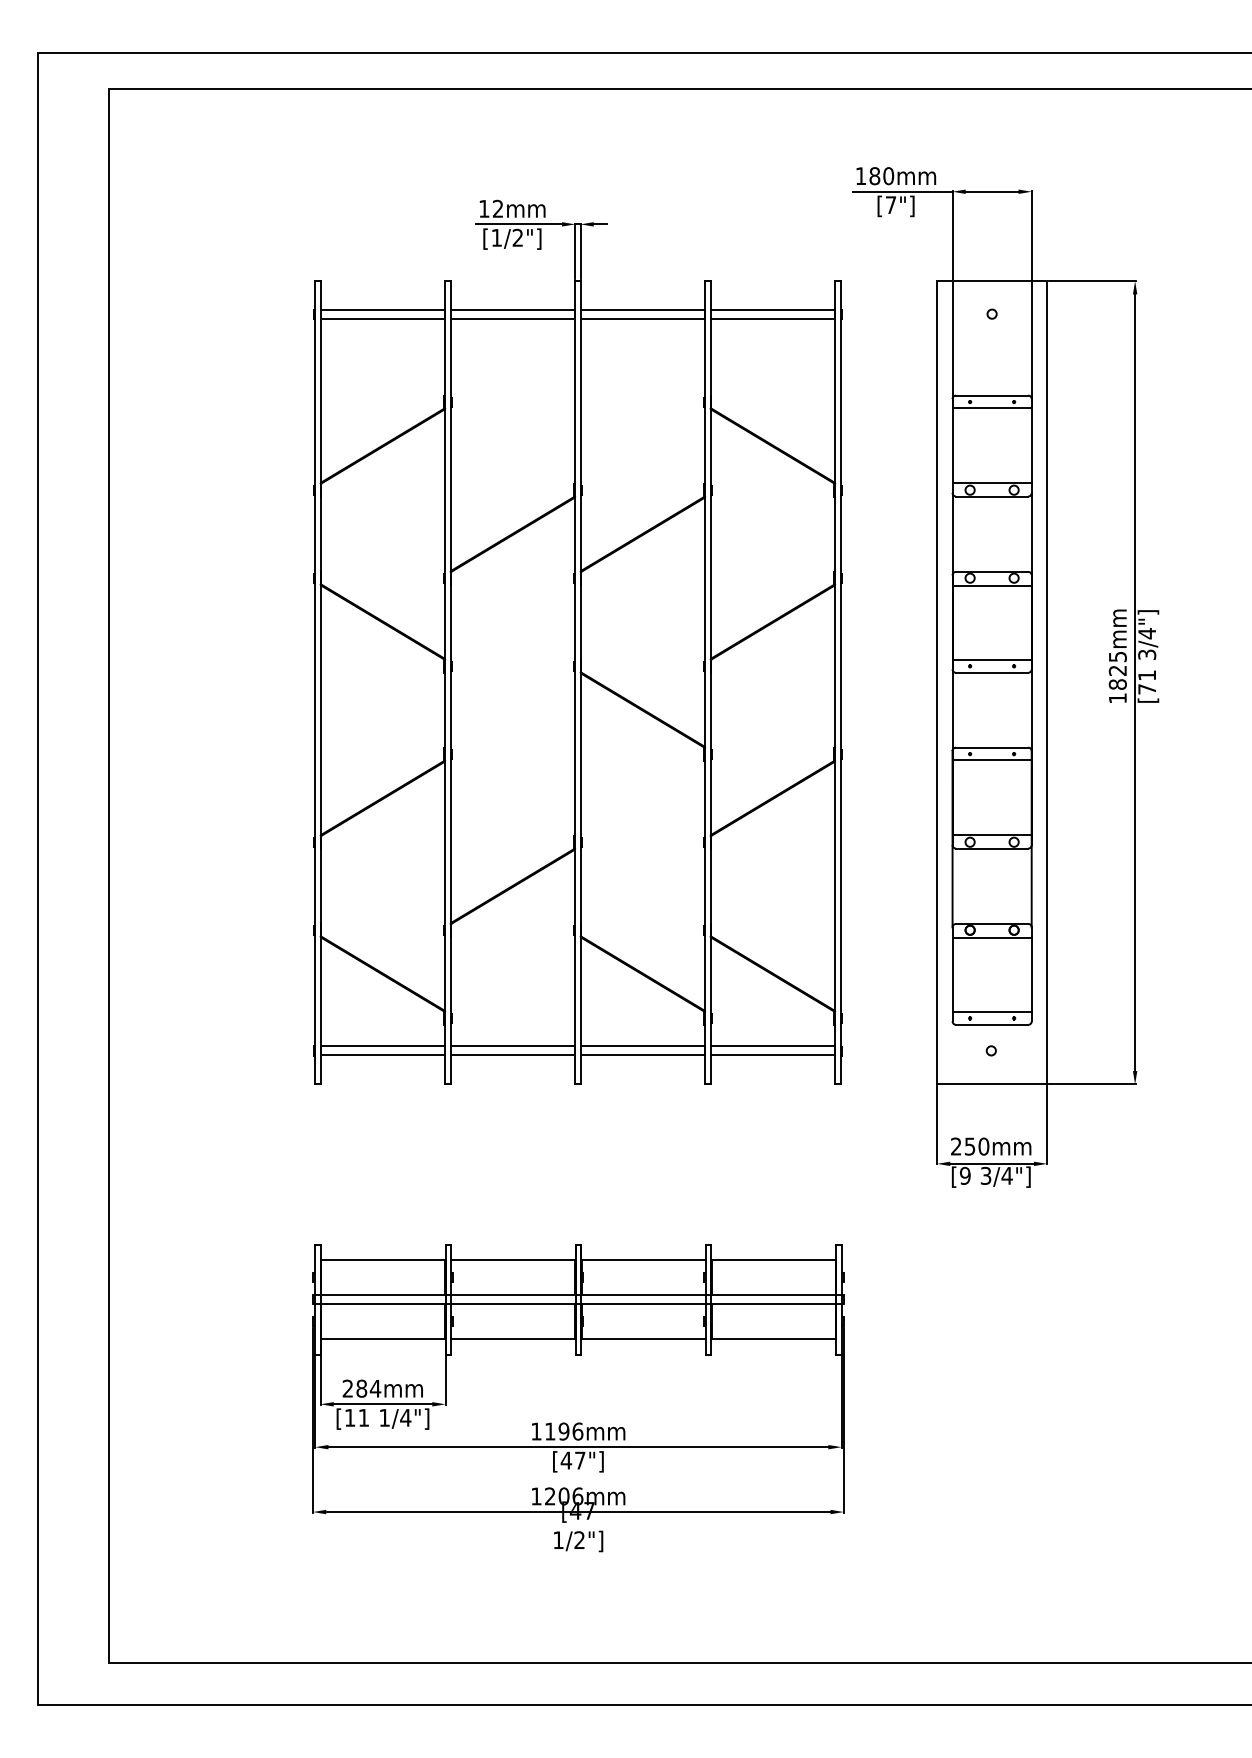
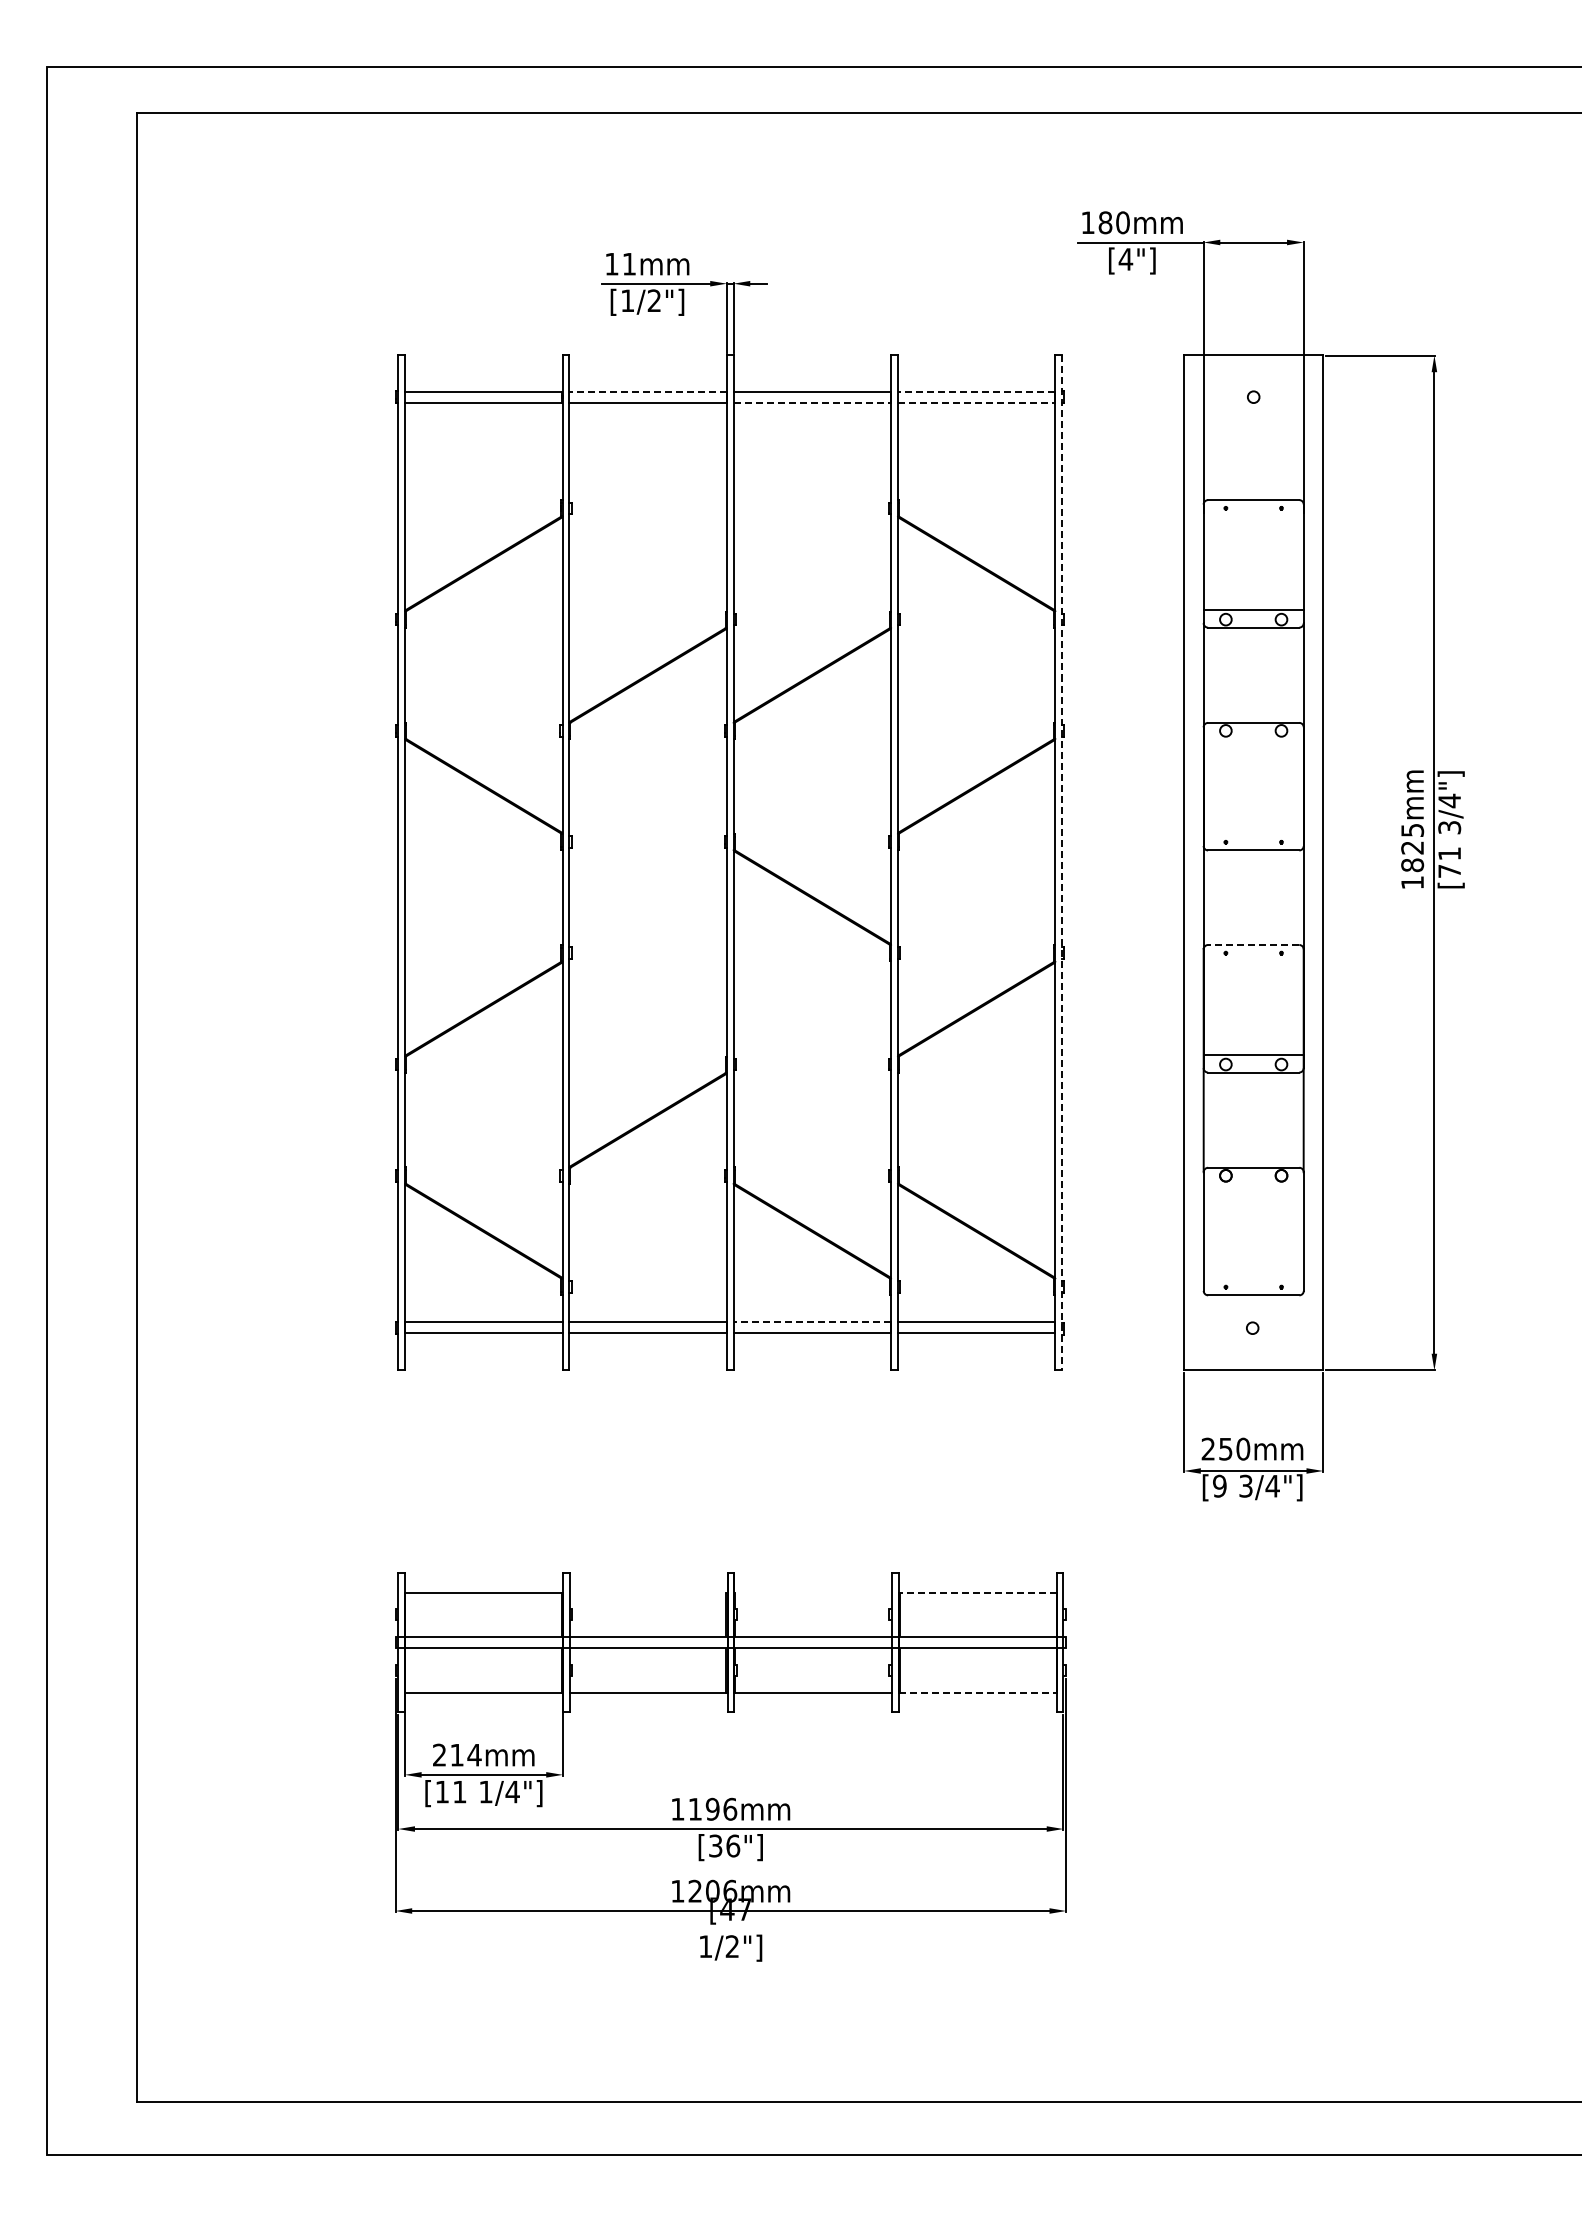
text: (890, 205) -> (1125, 259), [7"] -> [4"]
text: (497, 208) -> (628, 263), 12mm -> 11mm
line: (512, 309) -> (647, 391), solid -> dashed
line: (772, 309) -> (976, 391), solid -> dashed
line: (643, 318) -> (812, 402), solid -> dashed
line: (772, 318) -> (976, 402), solid -> dashed
line: (991, 407) -> (1253, 515), removed
line: (991, 585) -> (1253, 740), removed
line: (991, 660) -> (1253, 834), removed
line: (840, 683) -> (1062, 863), solid -> dashed
line: (991, 748) -> (1253, 945), solid -> dashed
line: (991, 759) -> (1253, 960), removed
line: (991, 937) -> (1253, 1185), removed
line: (991, 1012) -> (1253, 1279), removed
line: (643, 1046) -> (812, 1322), solid -> dashed
line: (513, 1260) -> (648, 1592), removed
line: (643, 1260) -> (813, 1592), removed
line: (773, 1260) -> (977, 1592), solid -> dashed
line: (773, 1339) -> (977, 1692), solid -> dashed
text: (361, 1388) -> (456, 1754), 284mm -> 214mm
text: (573, 1460) -> (724, 1845), [47"] -> [36"]

